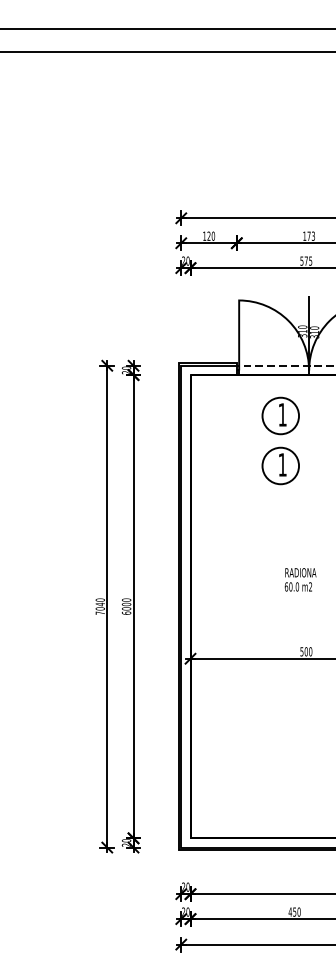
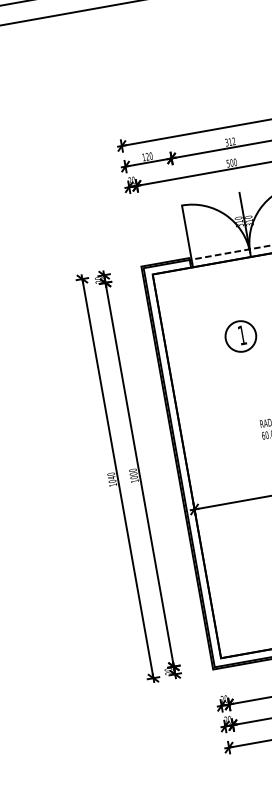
text: (308, 235) -> (229, 141), 173 -> 312
text: (308, 260) -> (233, 162), 575 -> 500
part: (280, 415) -> (233, 294), removed
text: (99, 612) -> (112, 484), 7040 -> 1040
text: (126, 612) -> (134, 480), 6000 -> 1000

